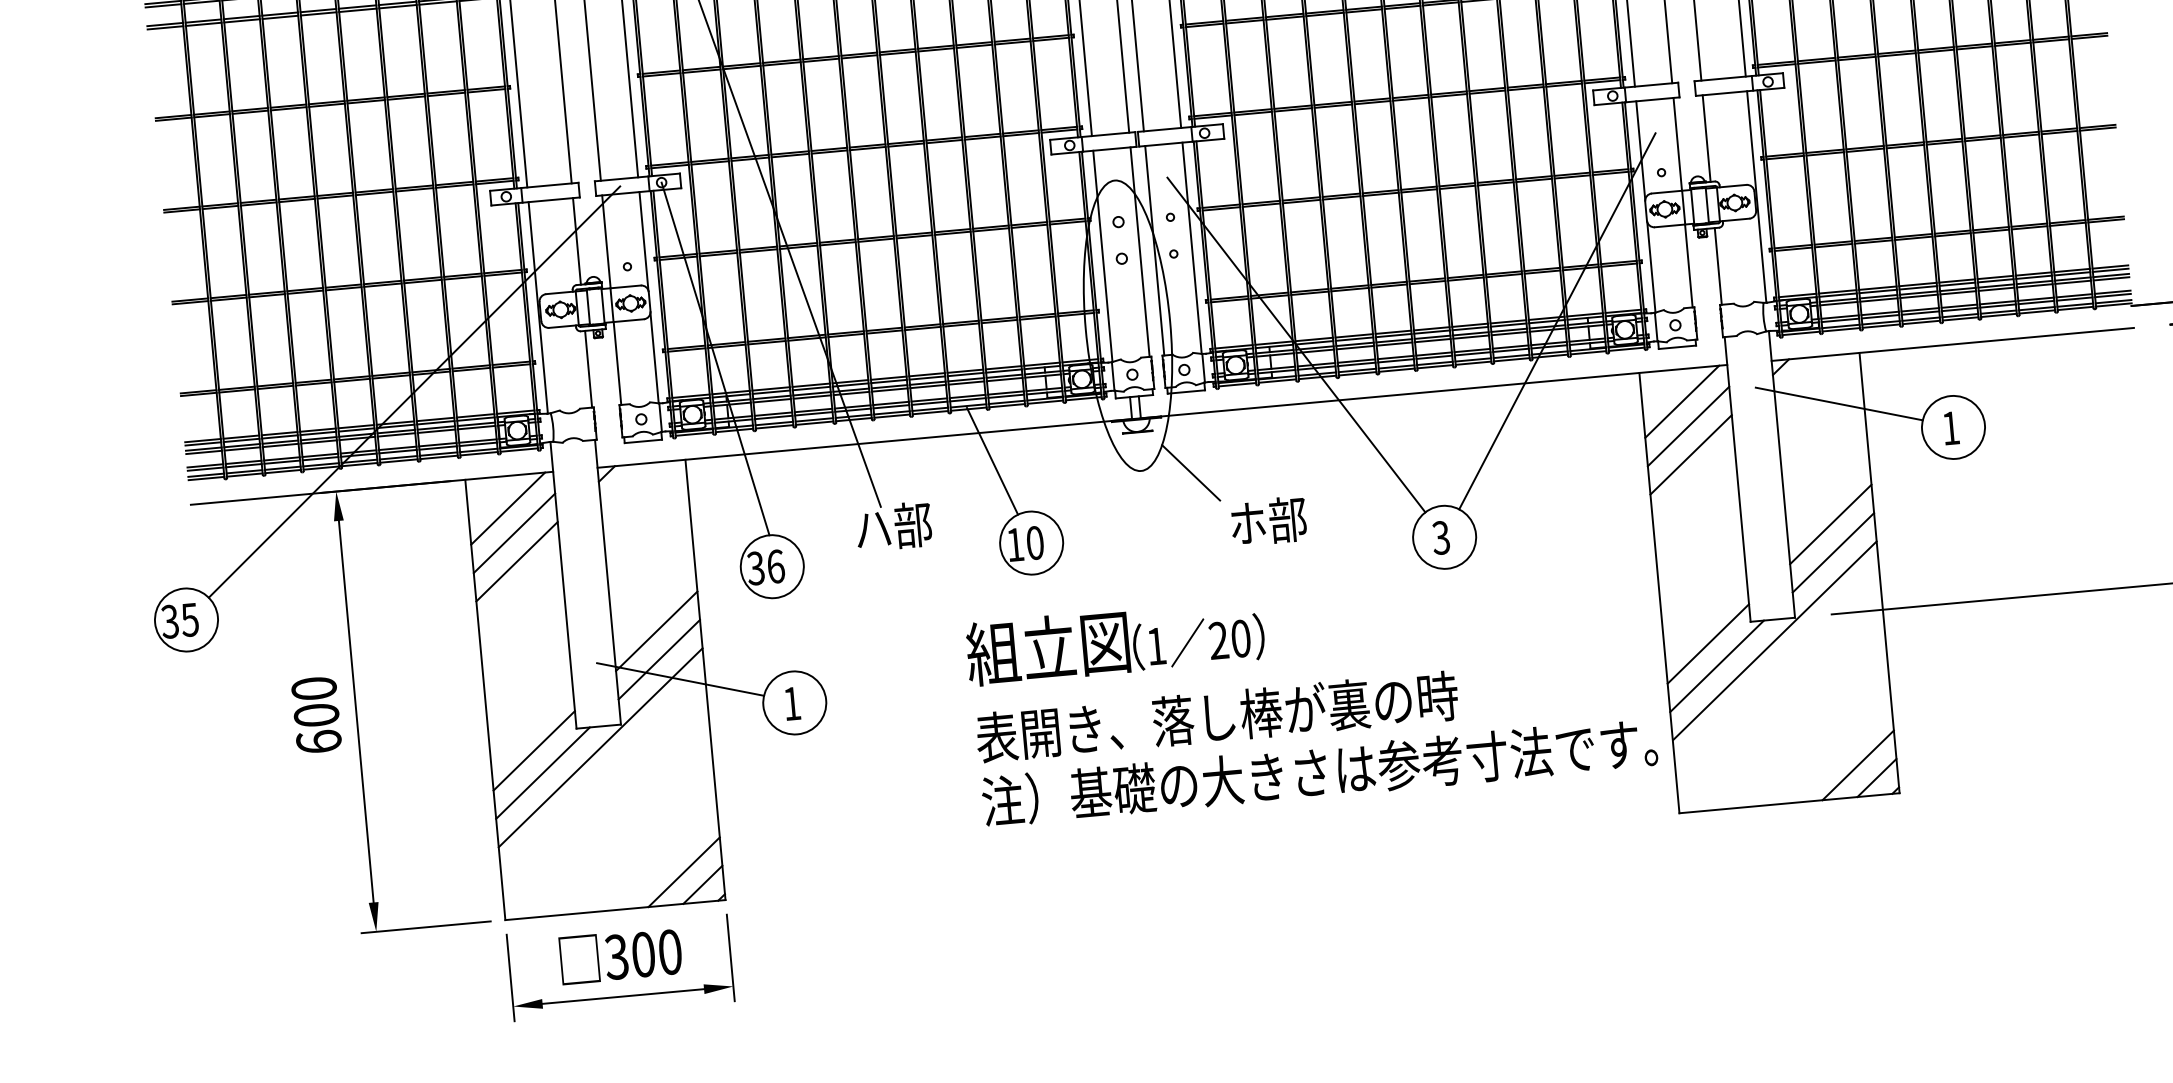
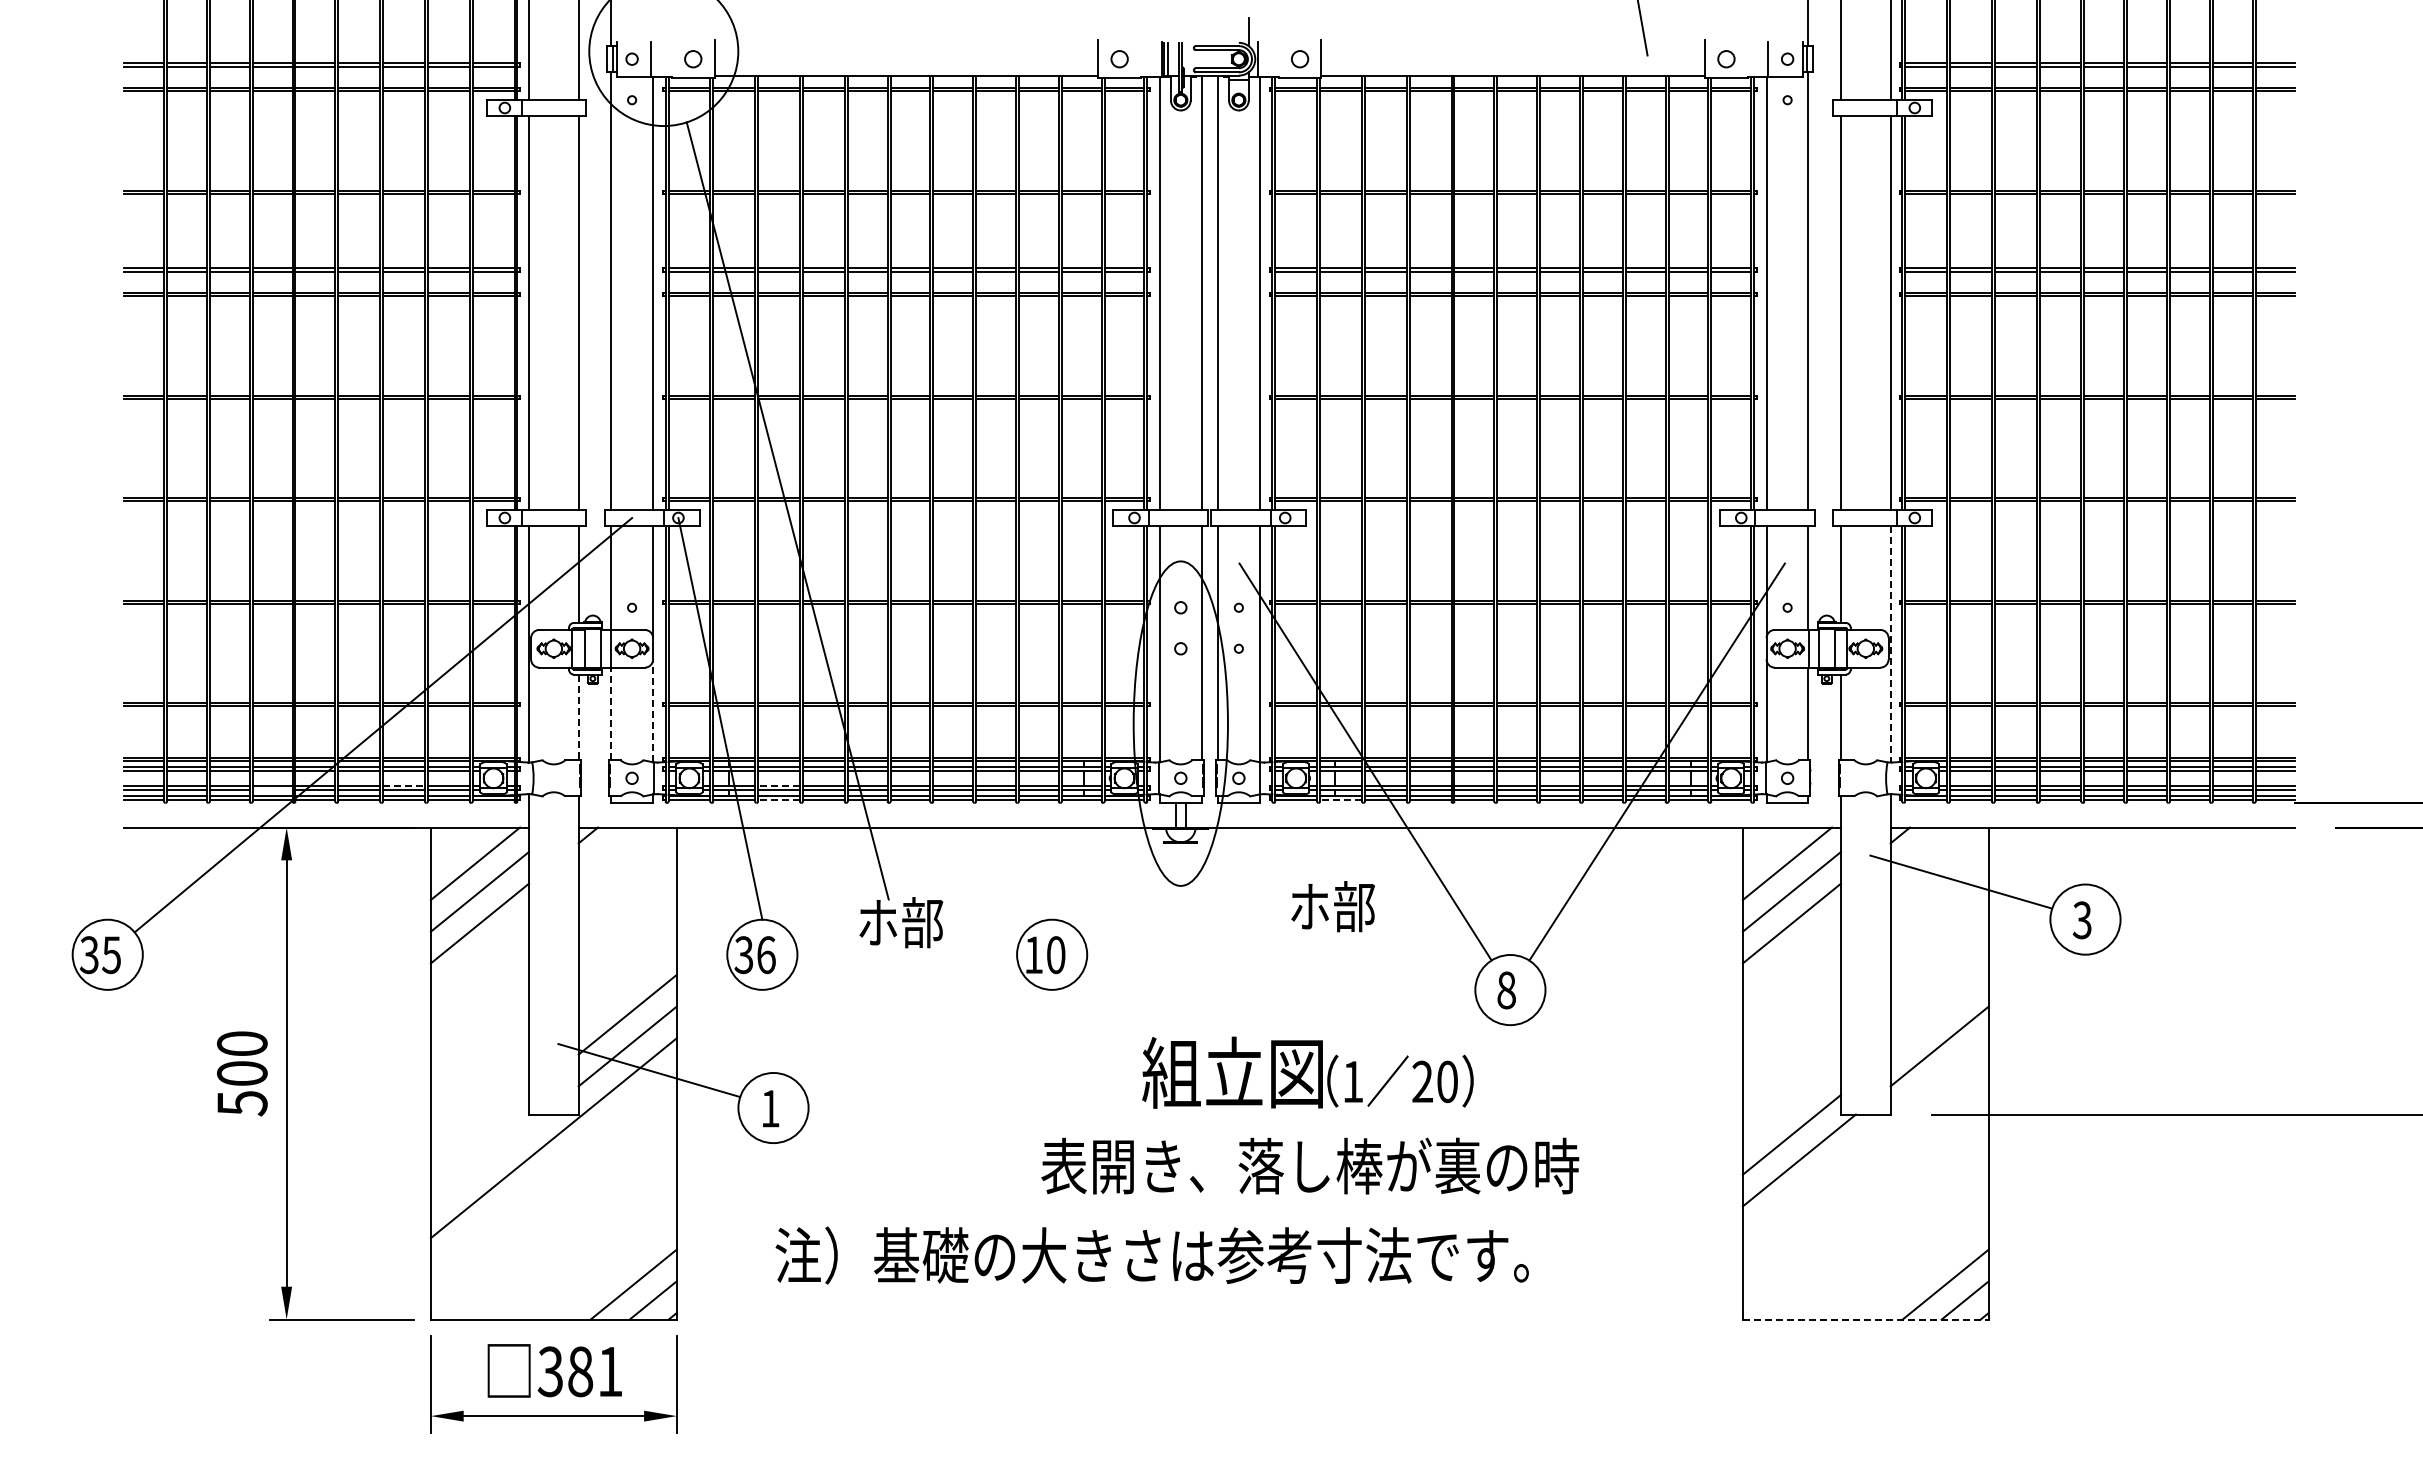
line: (1756, 197) -> (1890, 644), solid -> dashed
line: (654, 357) -> (652, 711), solid -> dashed
line: (617, 363) -> (611, 713), solid -> dashed
line: (588, 369) -> (578, 717), solid -> dashed
line: (1278, 381) -> (1341, 800), solid -> dashed
line: (773, 413) -> (779, 785), solid -> dashed
line: (775, 427) -> (779, 800), solid -> dashed
text: (1950, 428) -> (2081, 920), 1 -> 3
line: (438, 444) -> (404, 785), solid -> dashed
line: (320, 458) -> (272, 789), removed
line: (991, 460) -> (1016, 859), removed
line: (1190, 472) -> (1235, 892), removed
text: (1268, 521) -> (1332, 906), moved
line: (1830, 524) -> (1939, 1014), removed
text: (873, 528) -> (878, 922), ハ部 -> ホ部
text: (1441, 538) -> (1506, 990), 3 -> 8
line: (1774, 640) -> (1865, 1137), removed
text: (1114, 641) -> (1307, 1072), moved
text: (1217, 716) -> (1310, 1165), moved
text: (319, 742) -> (242, 1103), 600 -> 500
line: (533, 750) -> (479, 1134), removed
text: (1318, 772) -> (1151, 1255), moved
line: (542, 773) -> (486, 1160), removed
line: (1789, 803) -> (1865, 1319), solid -> dashed
text: (656, 953) -> (595, 1371), 300 -> 381

